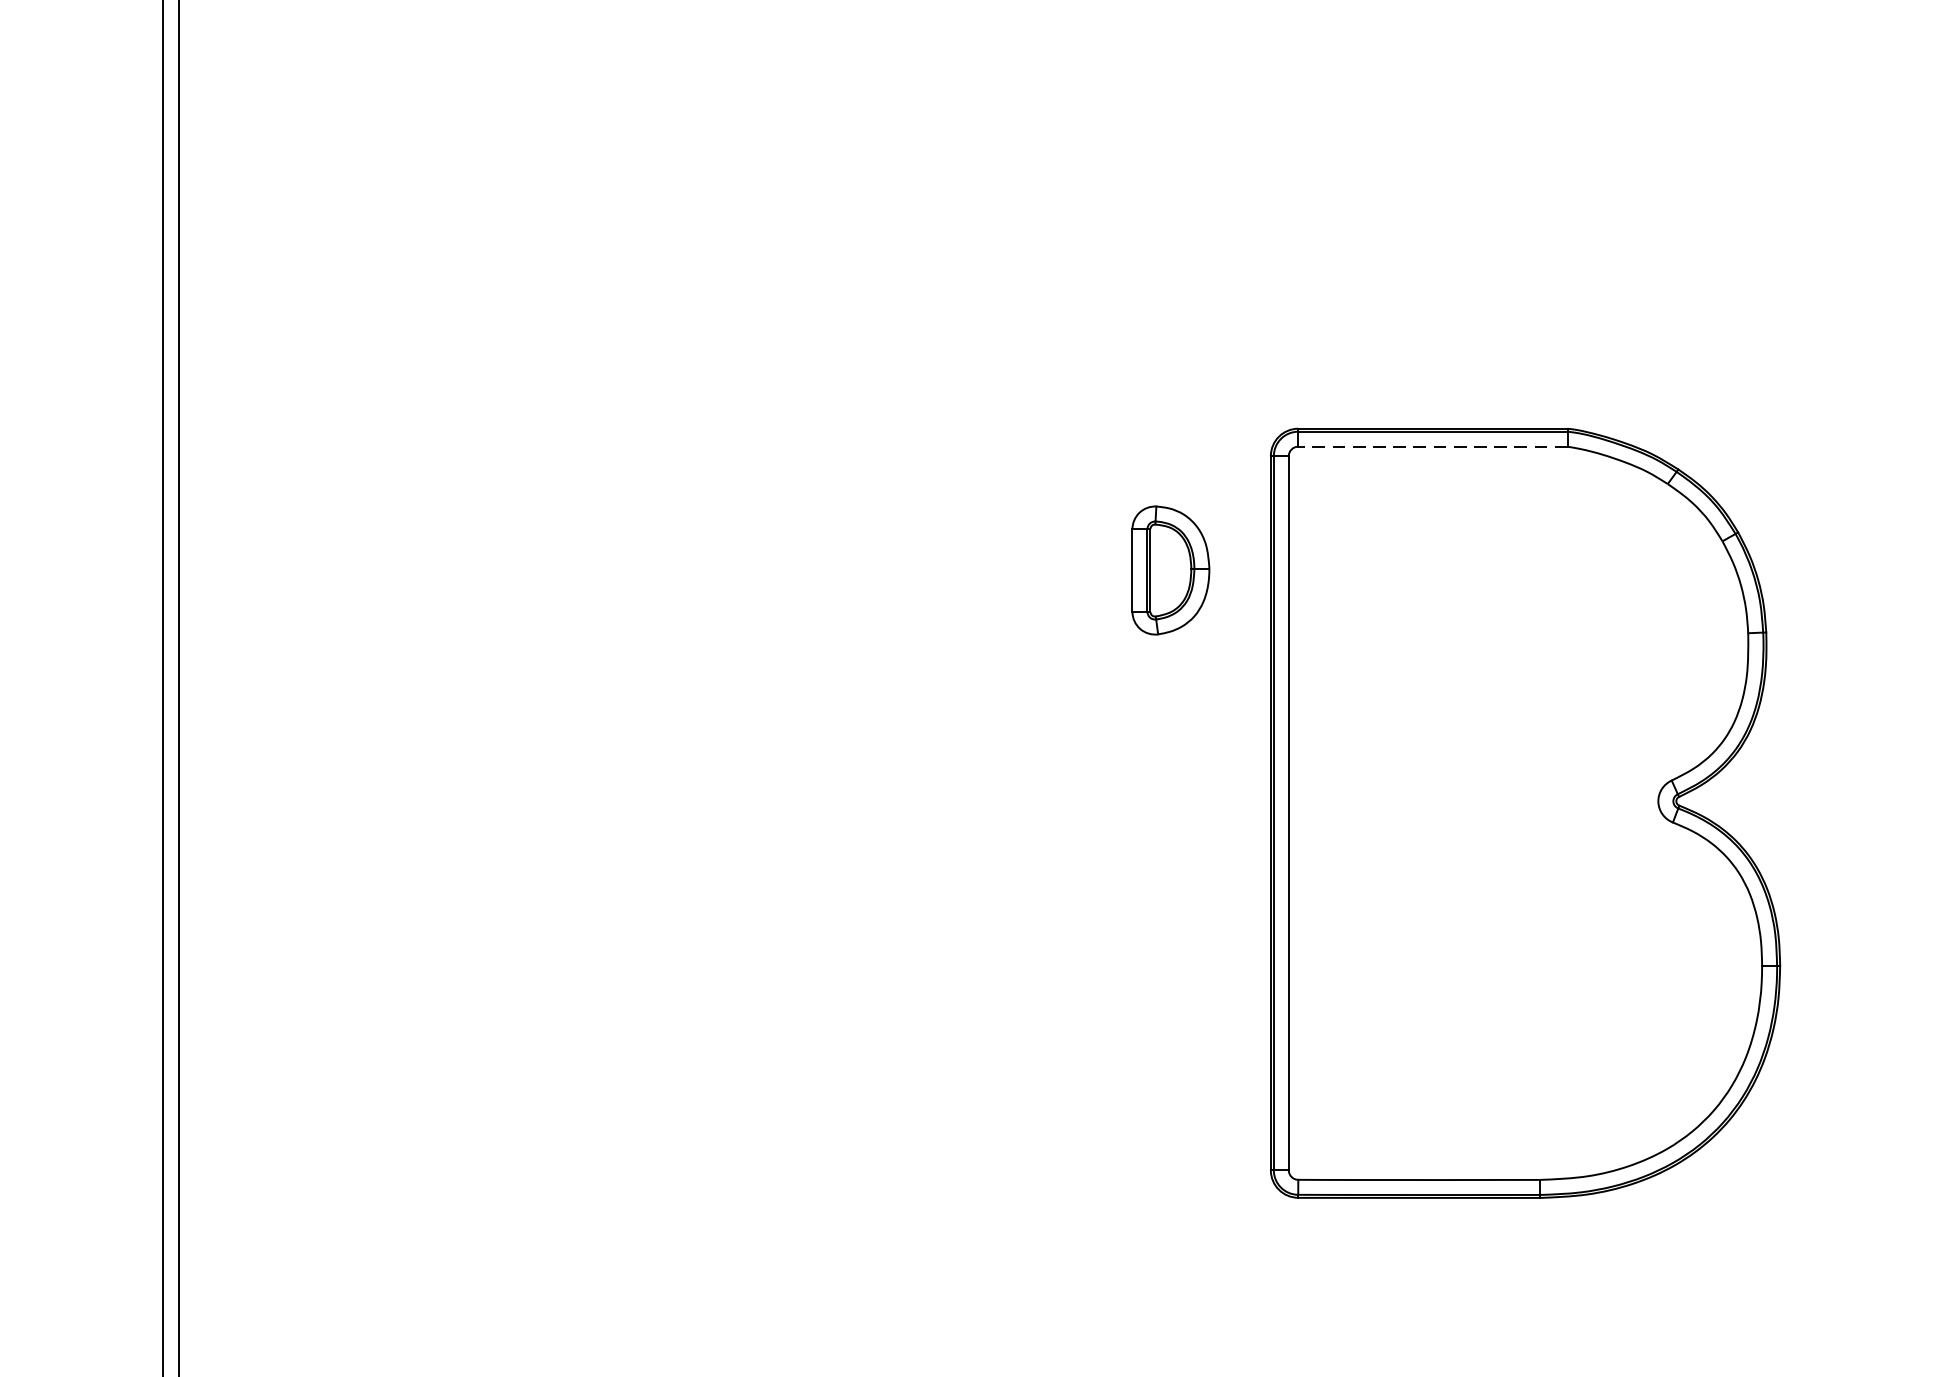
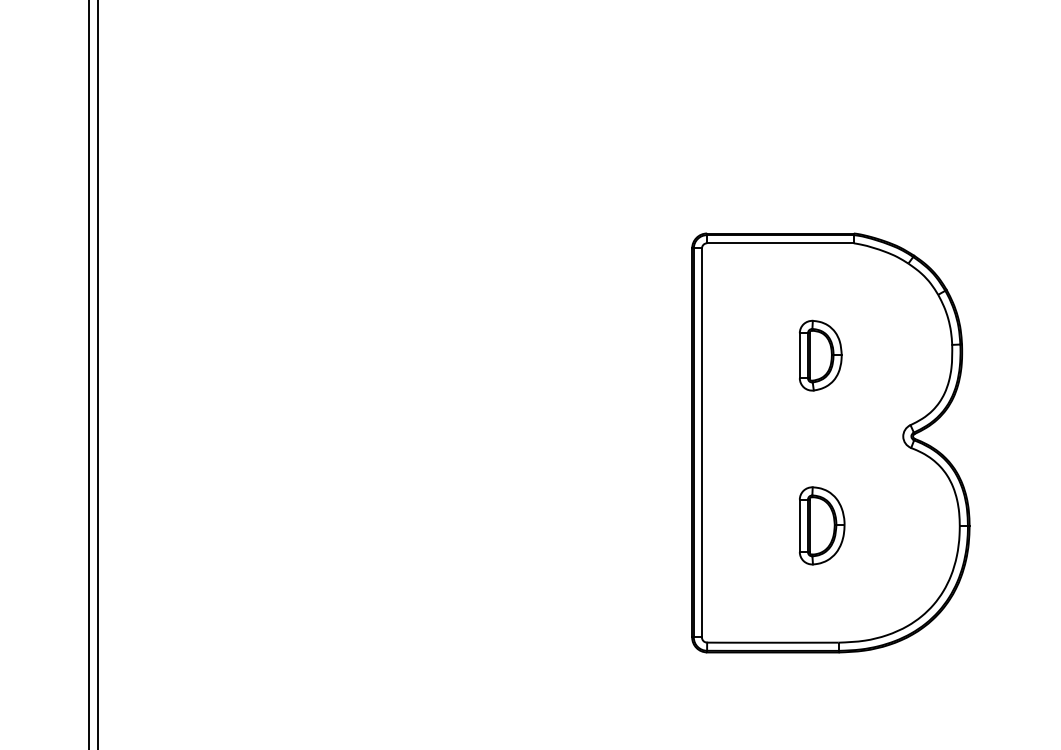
line: (1431, 447) -> (779, 243), dashed -> solid
part: (1170, 570) -> (820, 355), moved
part: (1510, 964) -> (822, 525), added

